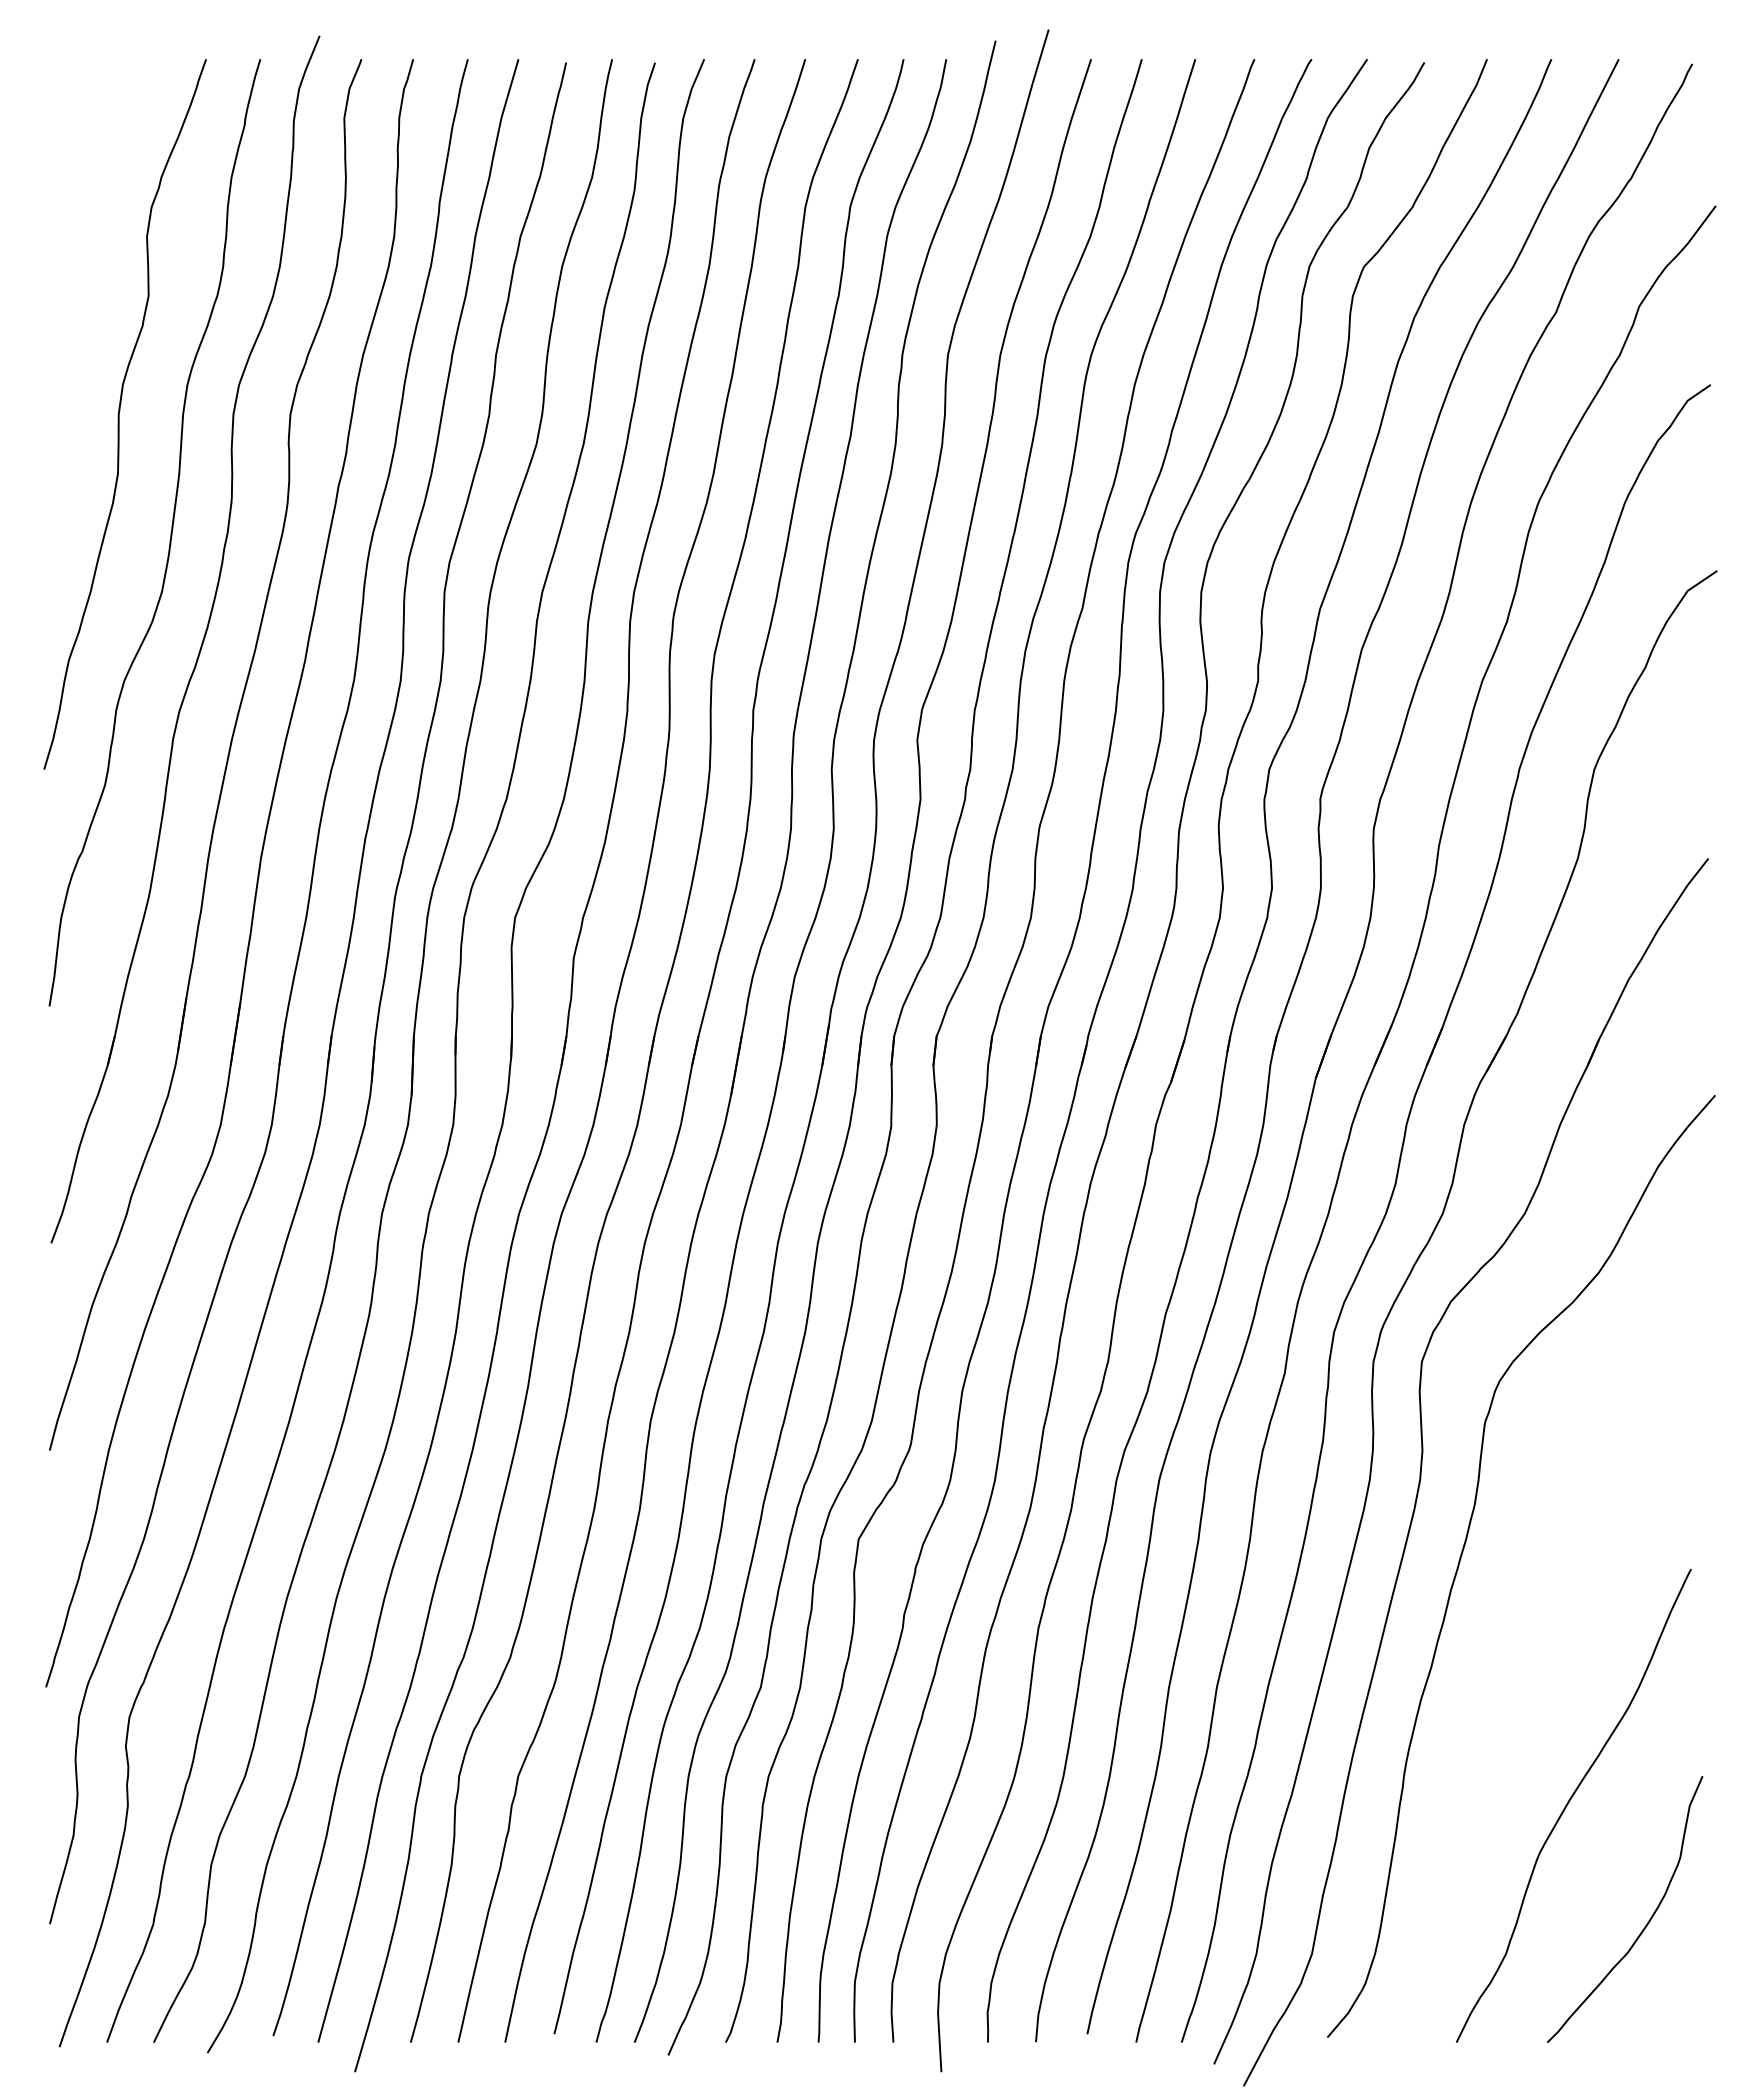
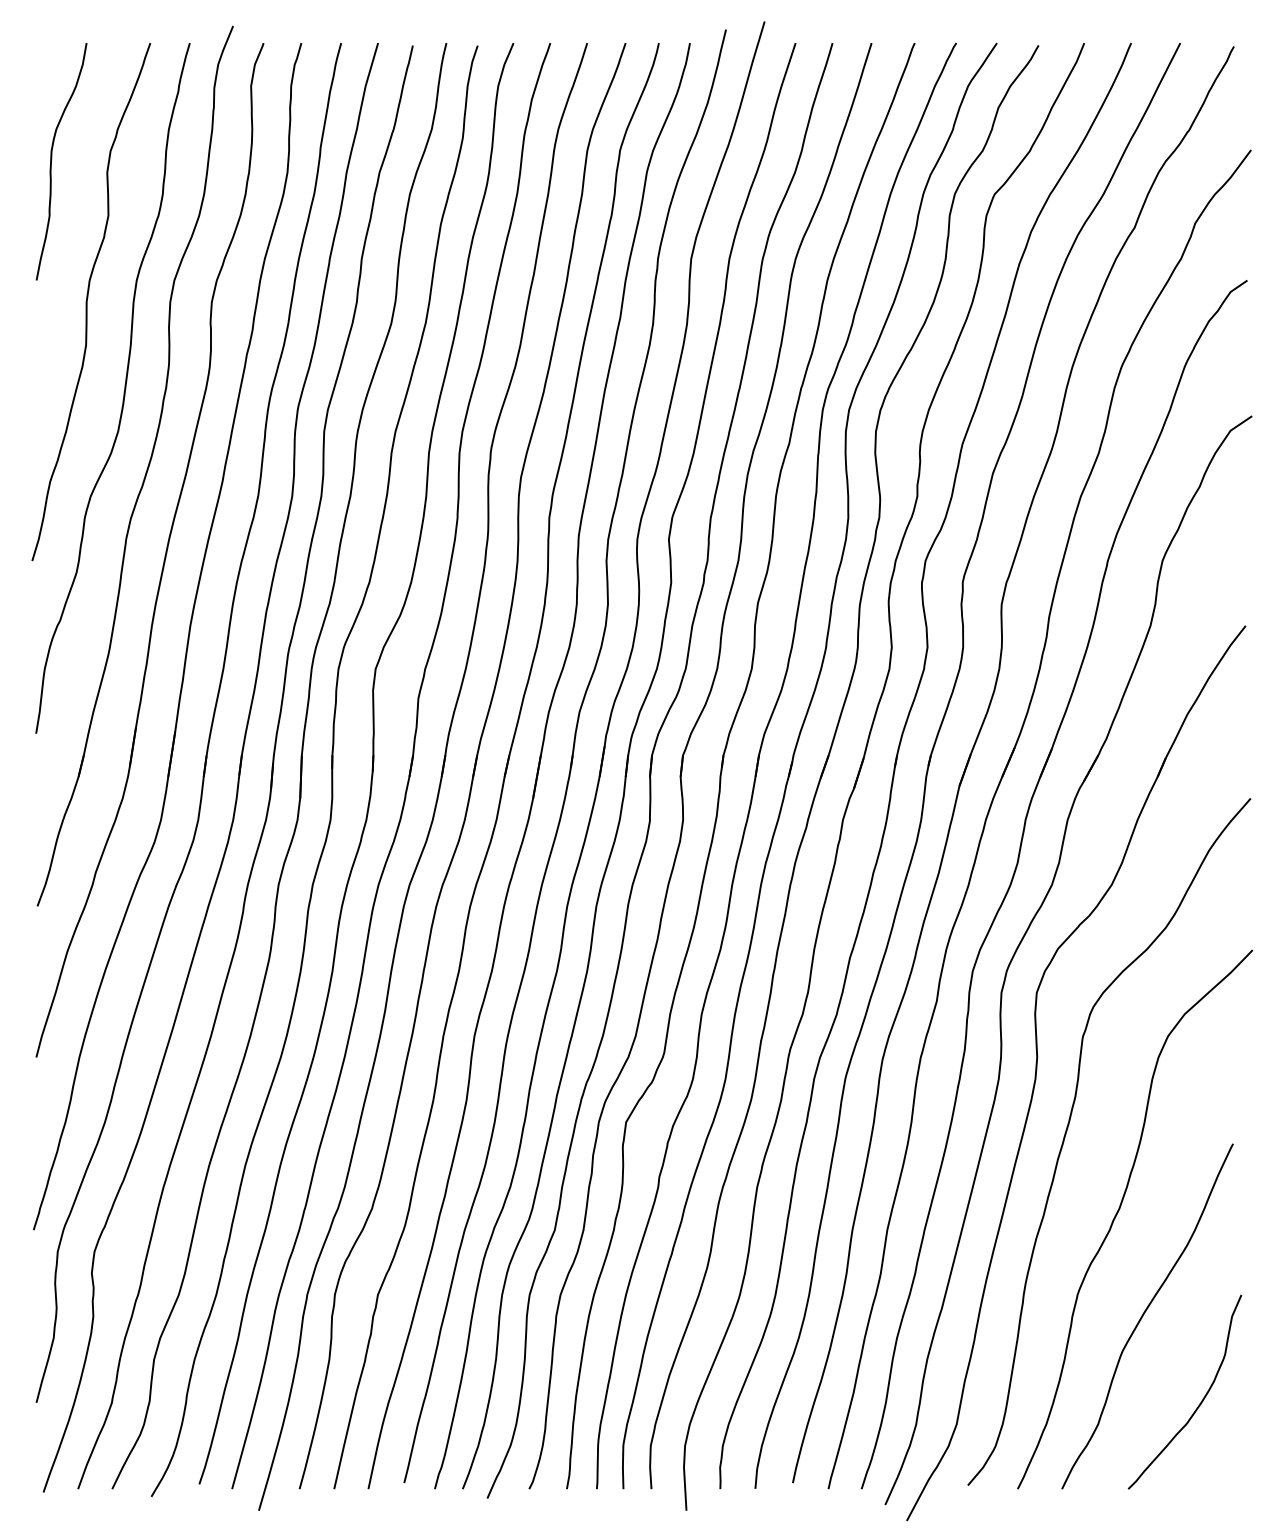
curve: (71, 216) -> (52, 157), added
curve: (1534, 1661) -> (1118, 1211), added

